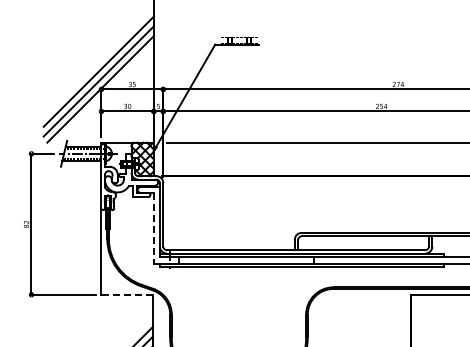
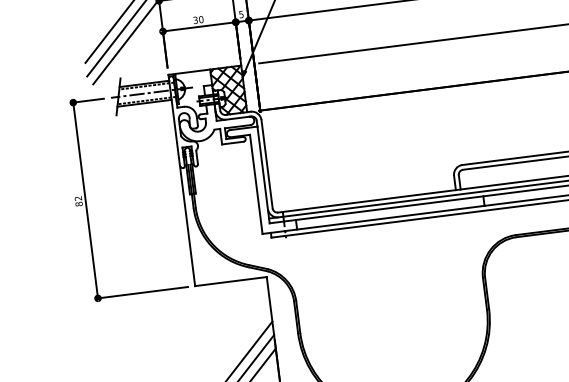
line: (153, 228) -> (255, 184), dashed -> solid
line: (127, 294) -> (231, 281), dashed -> solid

